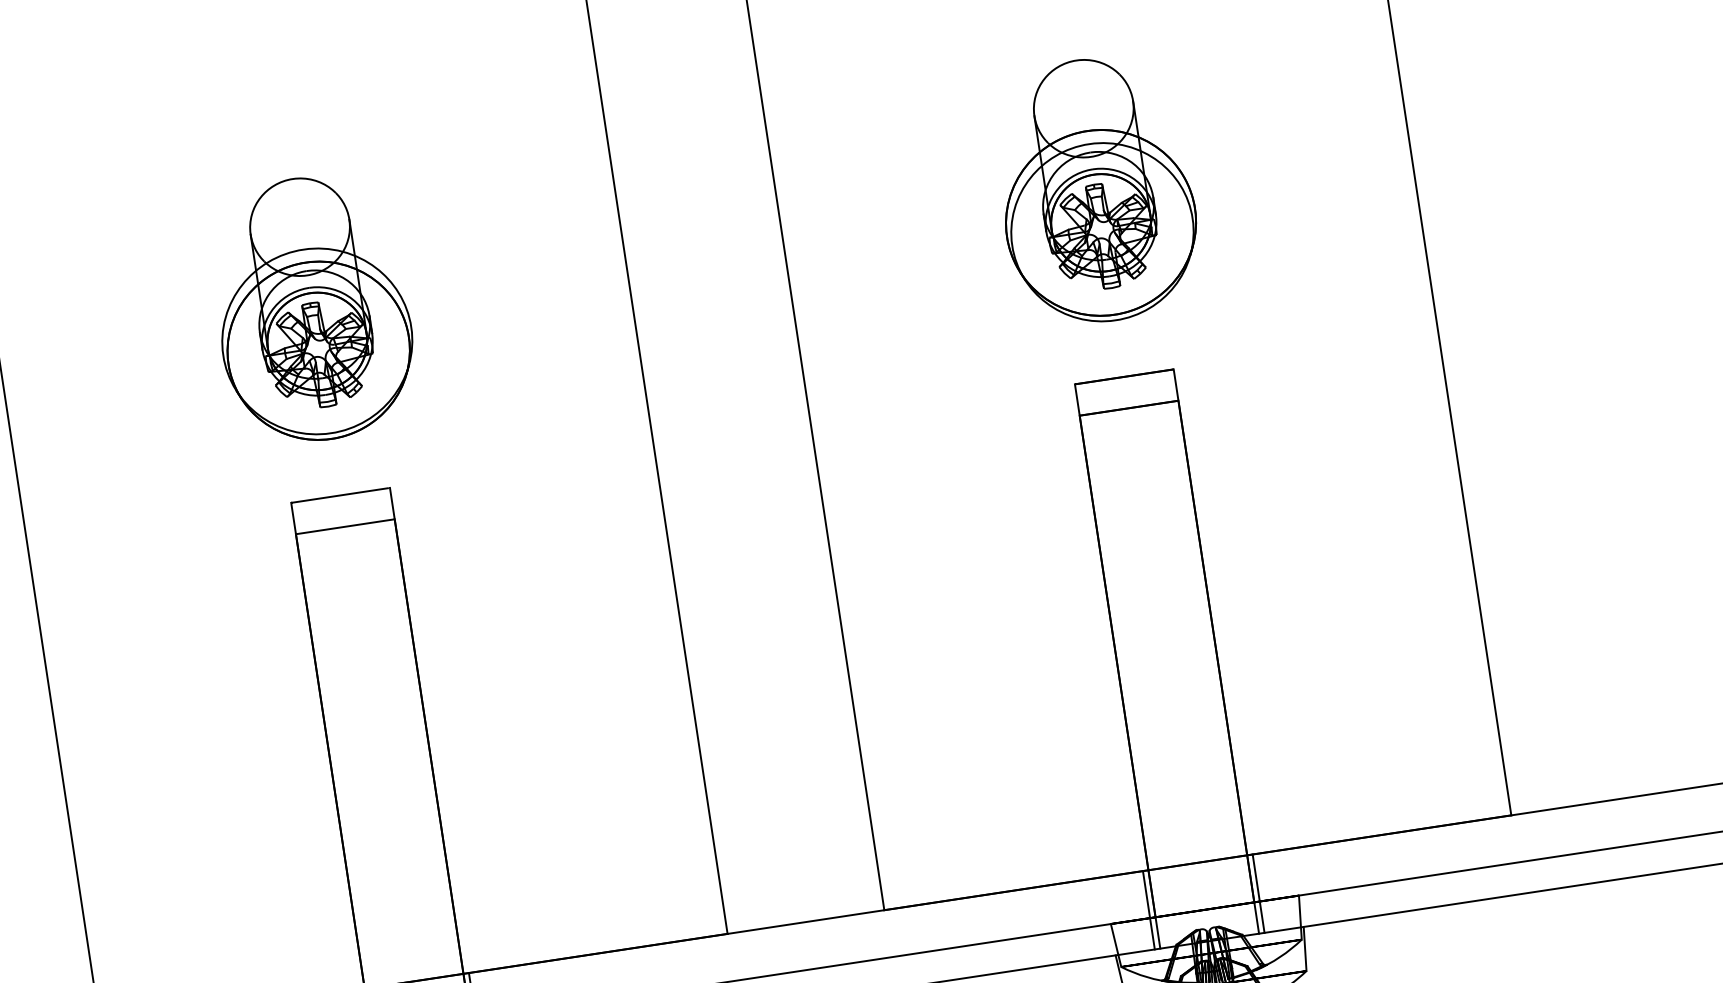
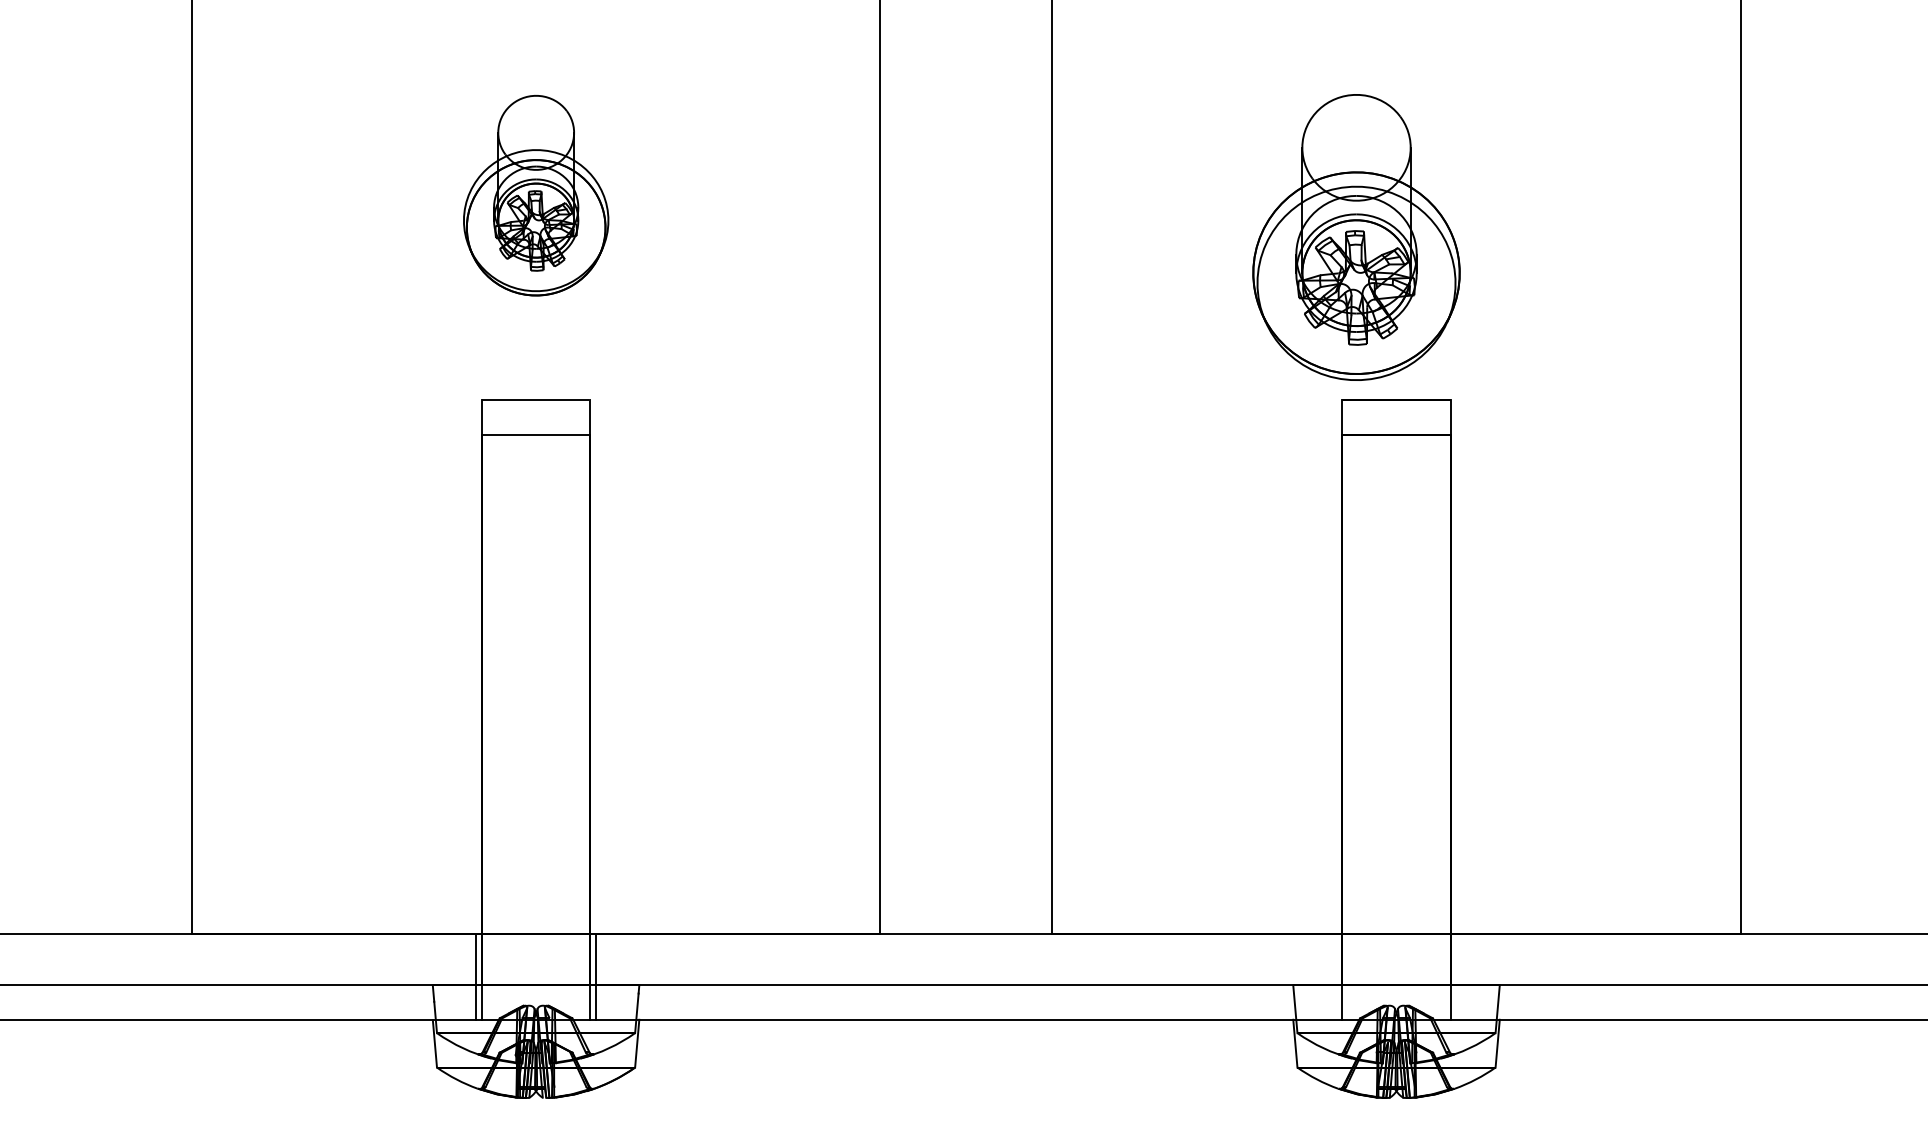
part: (1096, 190) -> (1356, 237), moved
part: (312, 308) -> (536, 195), size x0.7
line: (1258, 893) -> (1456, 976), removed
line: (1149, 910) -> (1336, 976), removed

